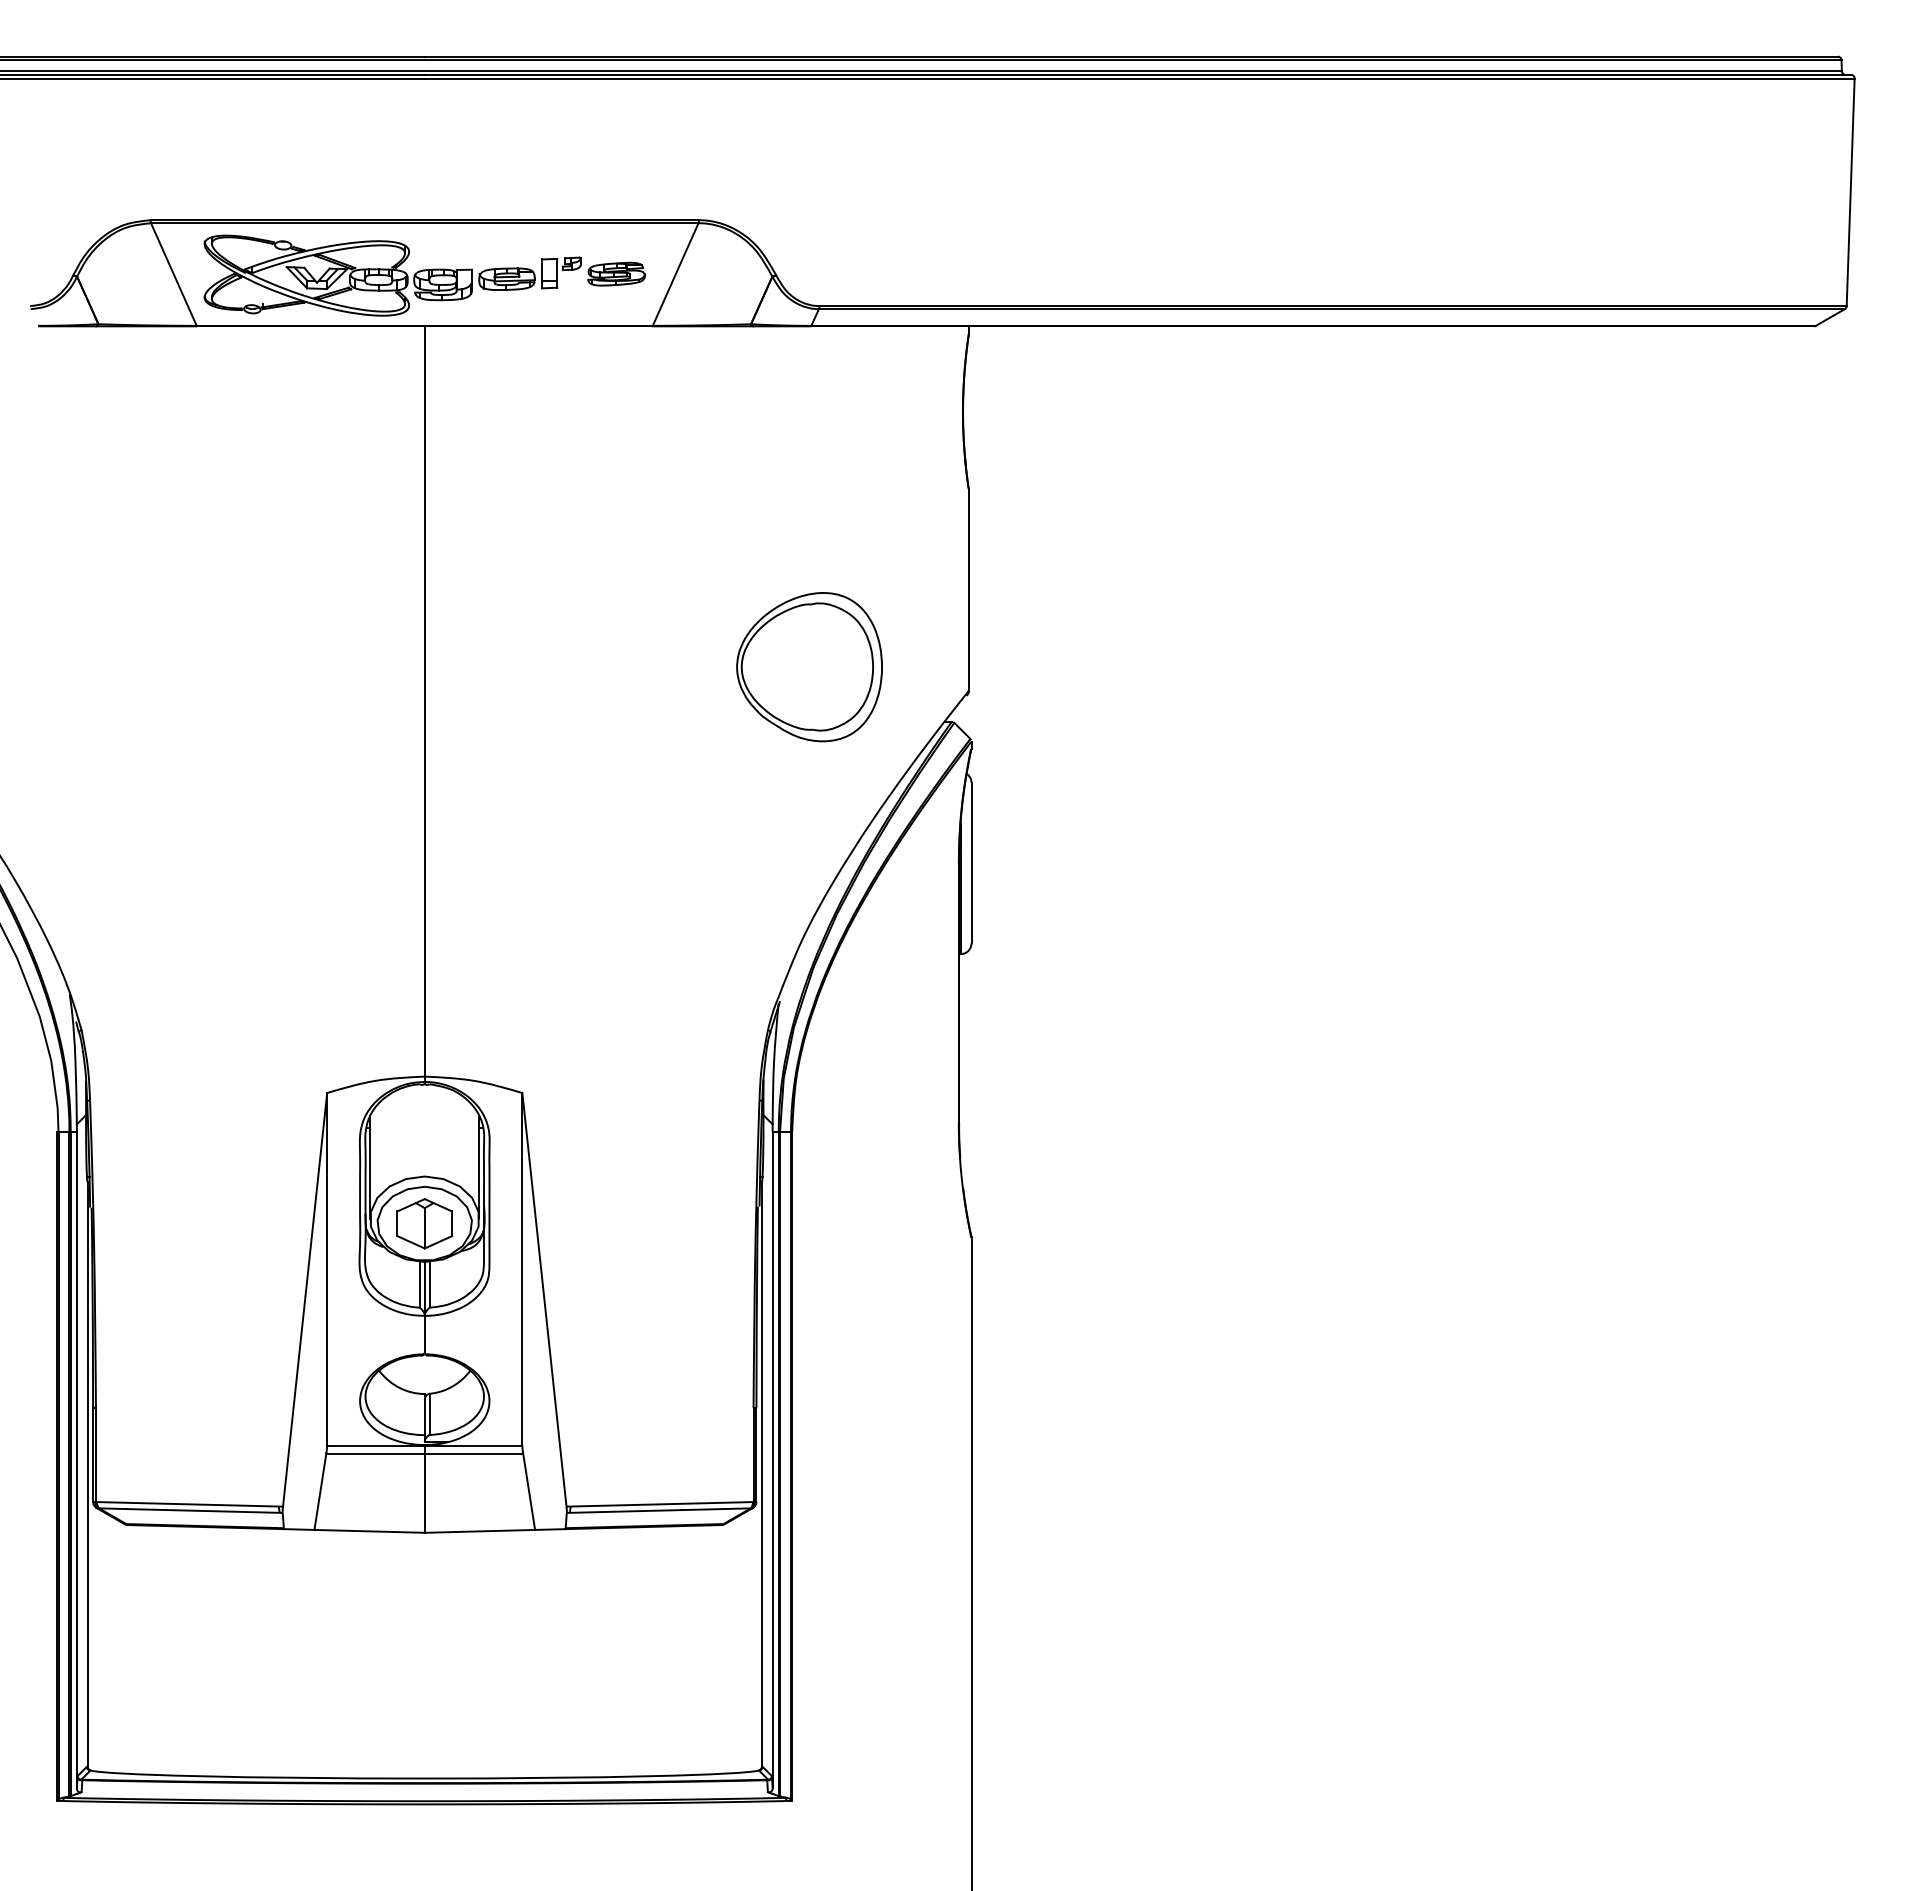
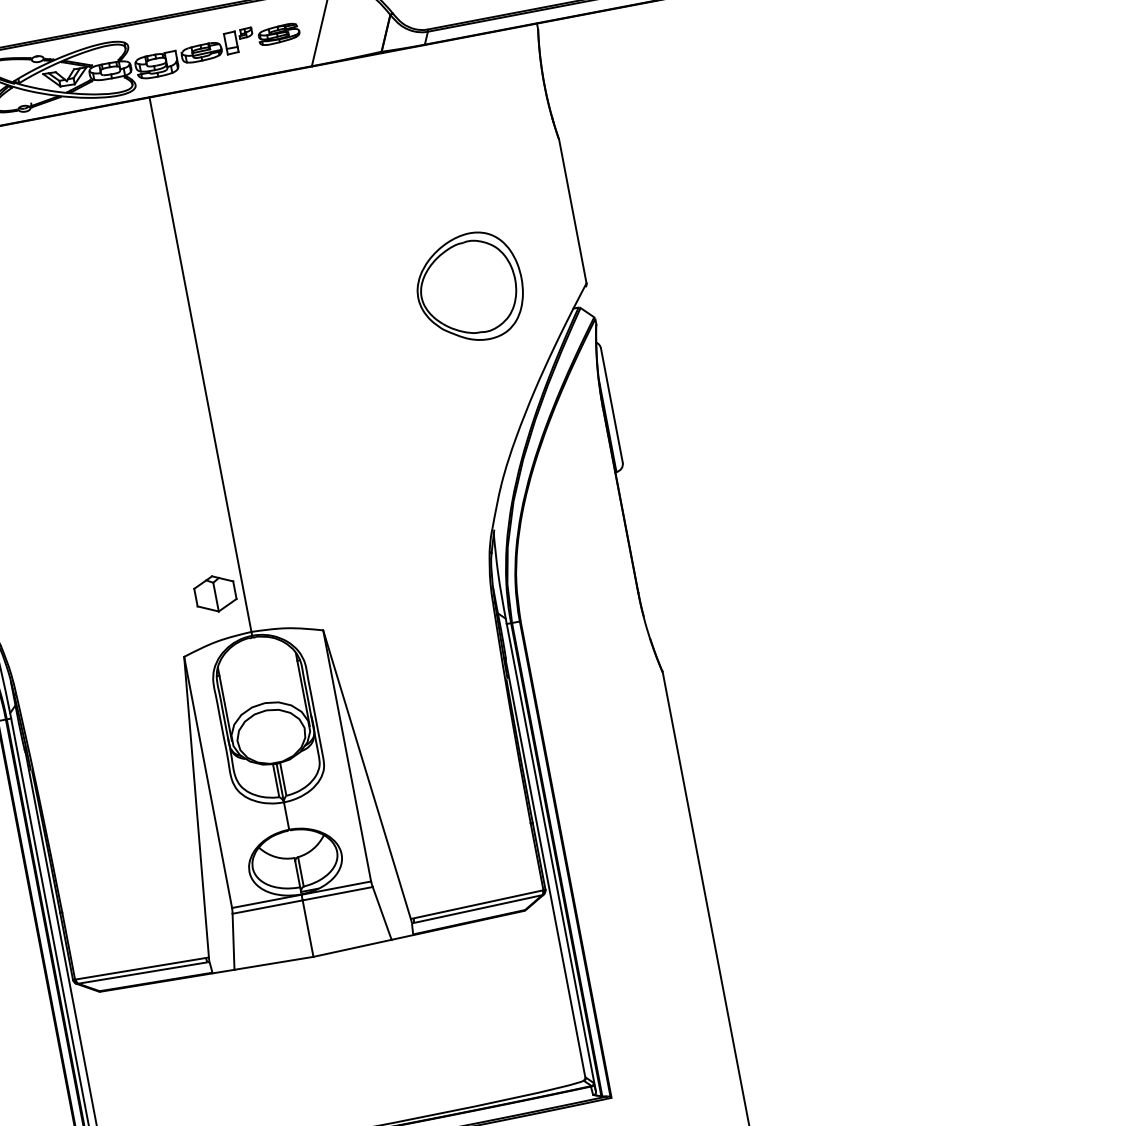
part: (424, 1223) -> (215, 593), moved

